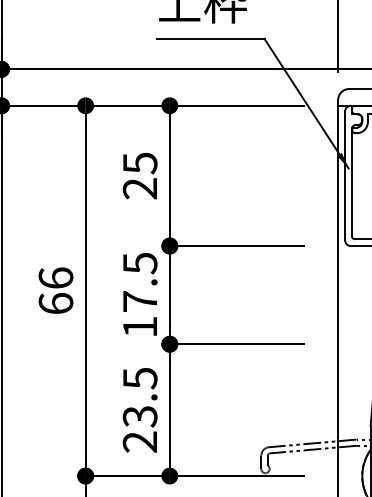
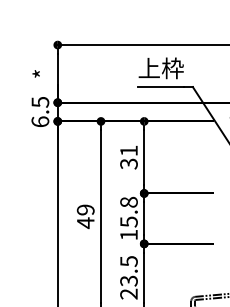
text: (139, 176) -> (128, 157), 25 -> 31
text: (139, 281) -> (128, 211), 17.5 -> 15.8
text: (55, 290) -> (85, 216), 66 -> 49

